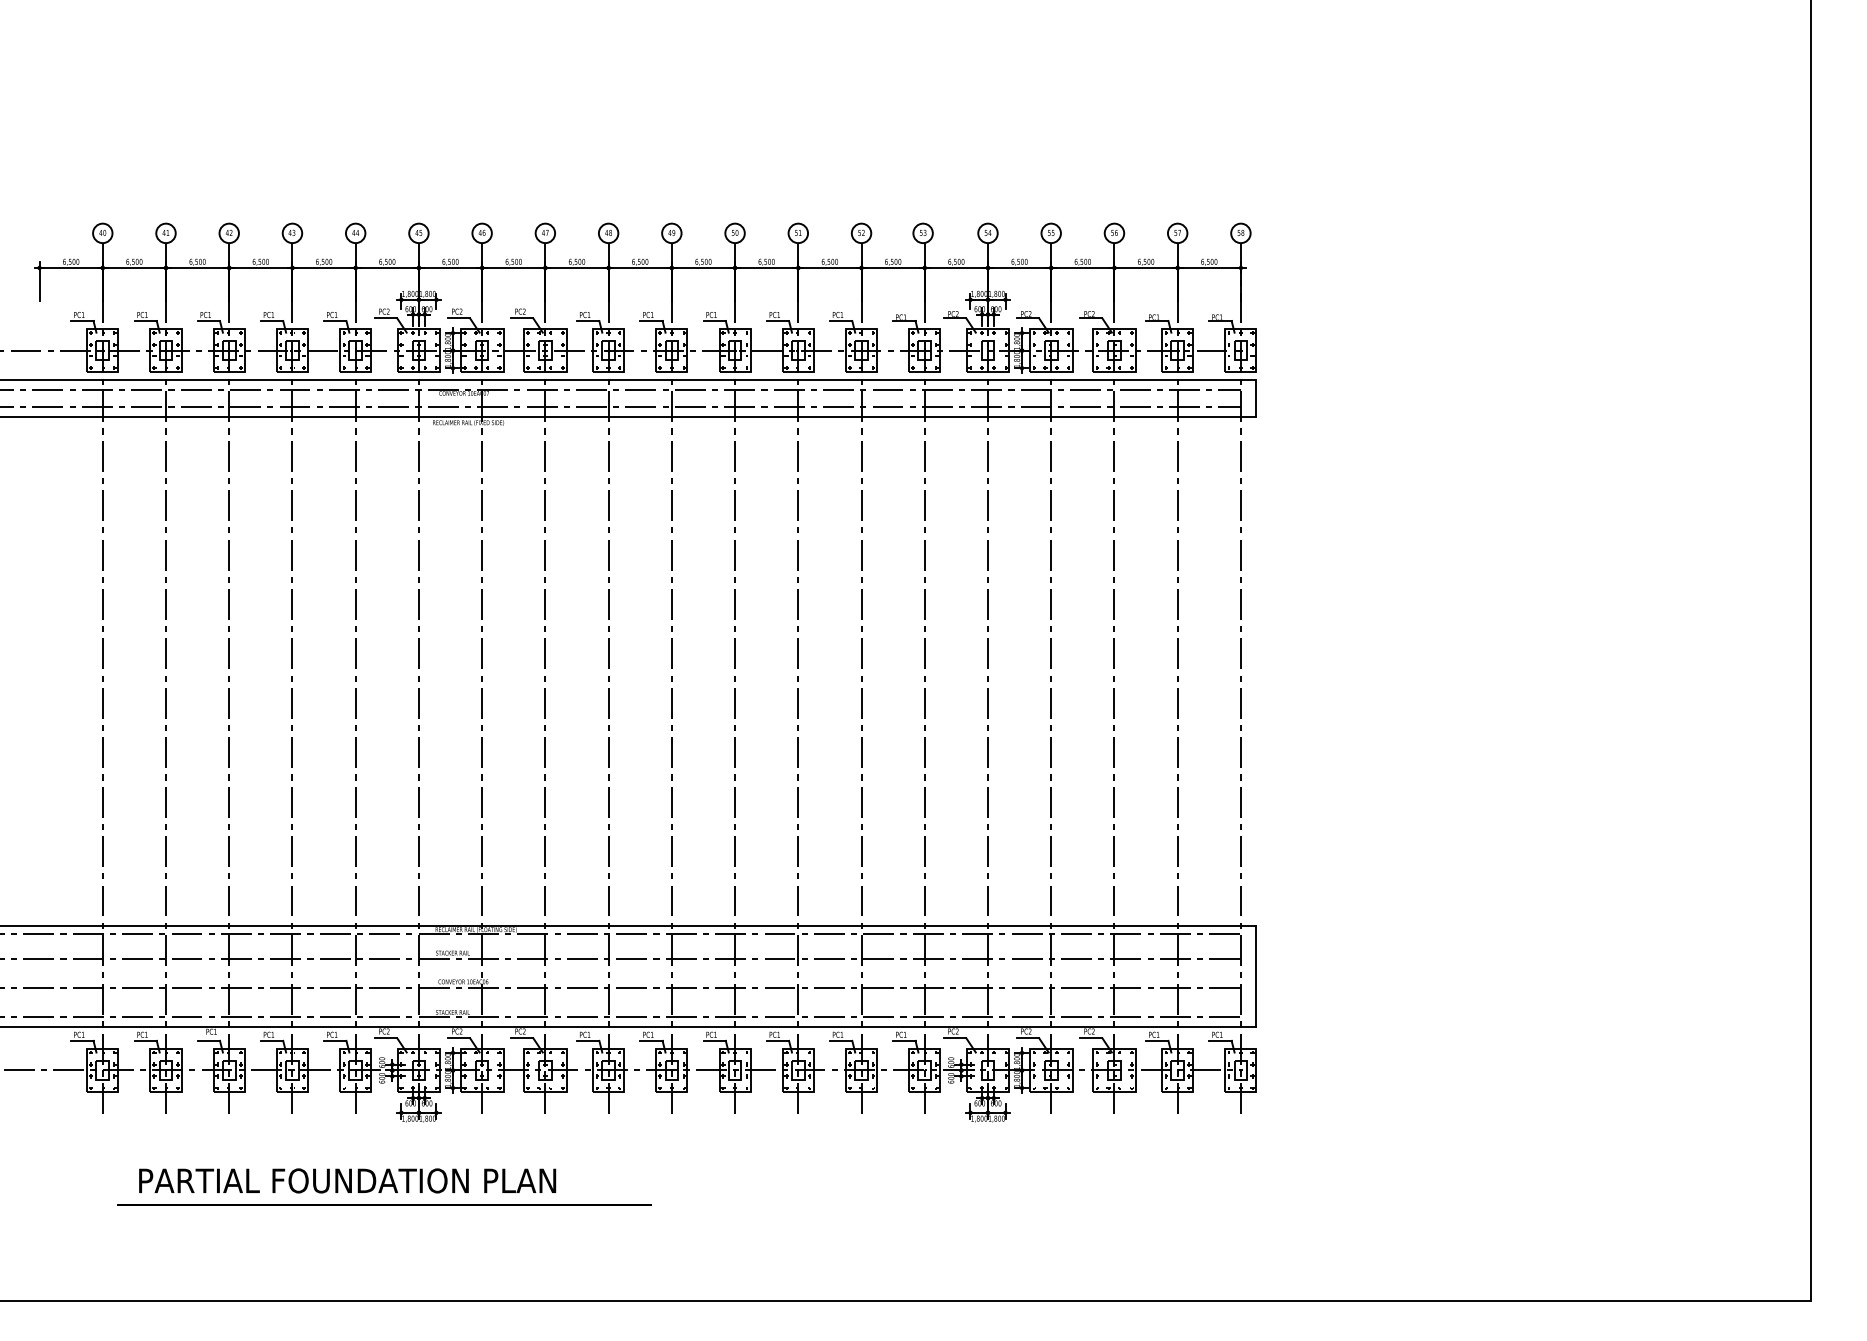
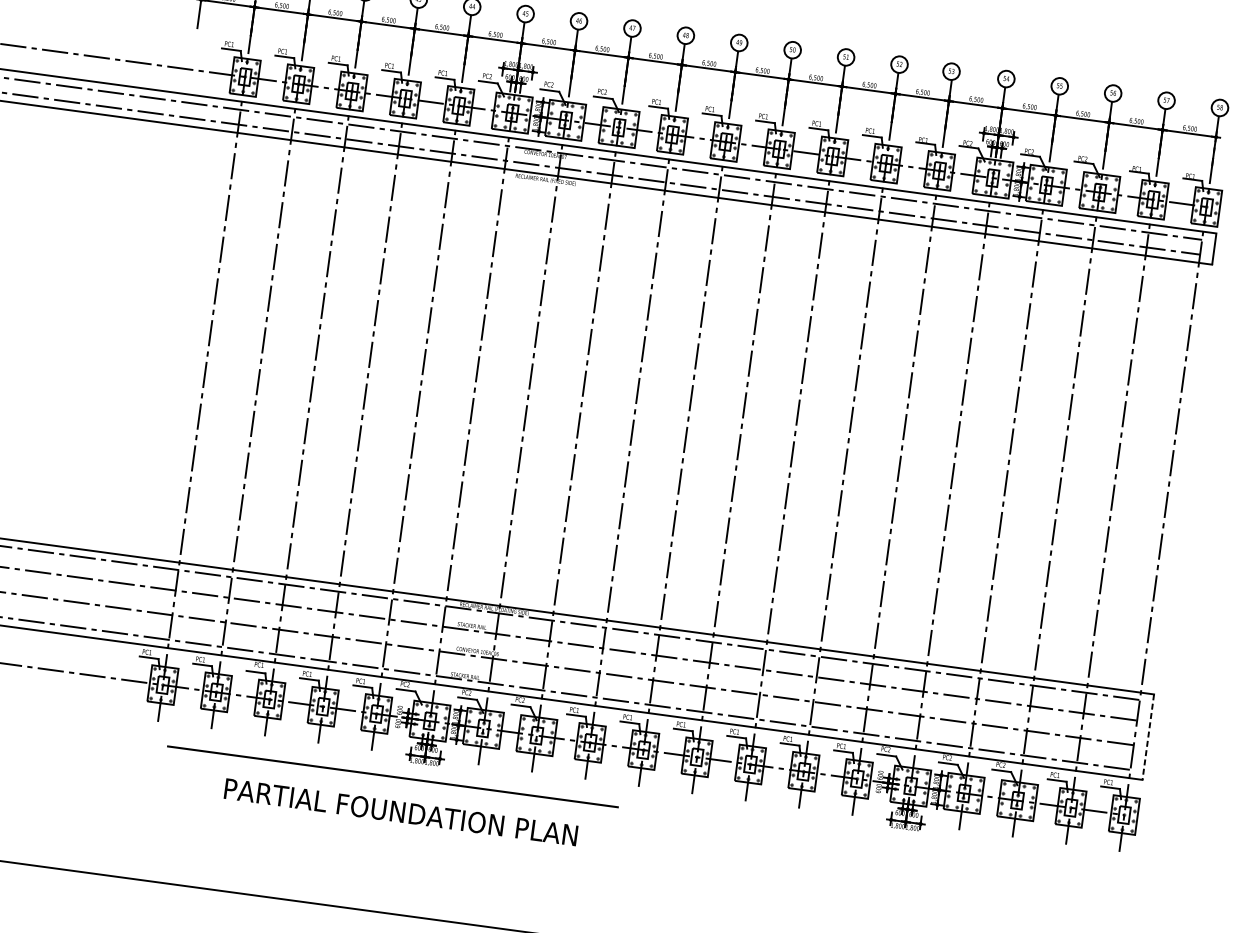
line: (1256, 976) -> (1148, 737), solid -> dashed
text: (347, 1180) -> (401, 811), moved
line: (384, 1204) -> (392, 776), moved

